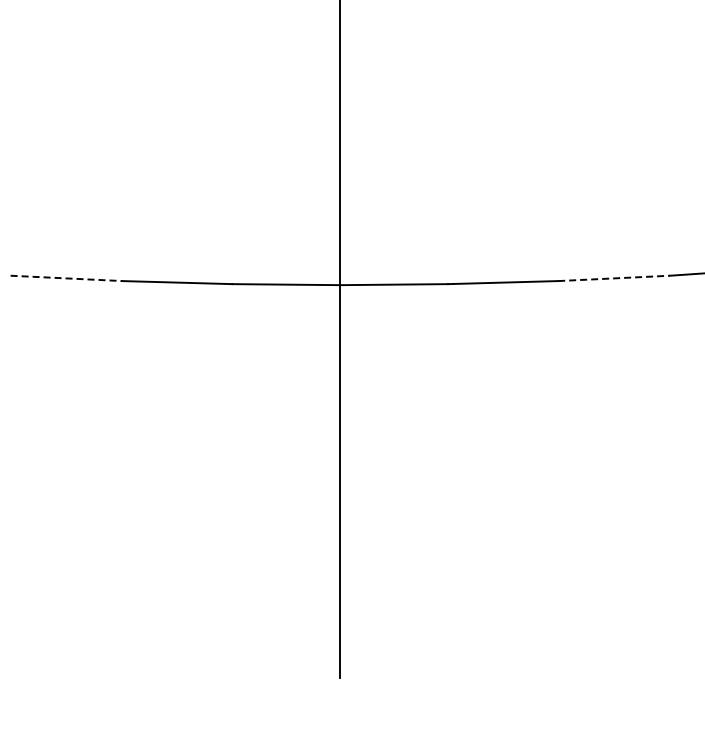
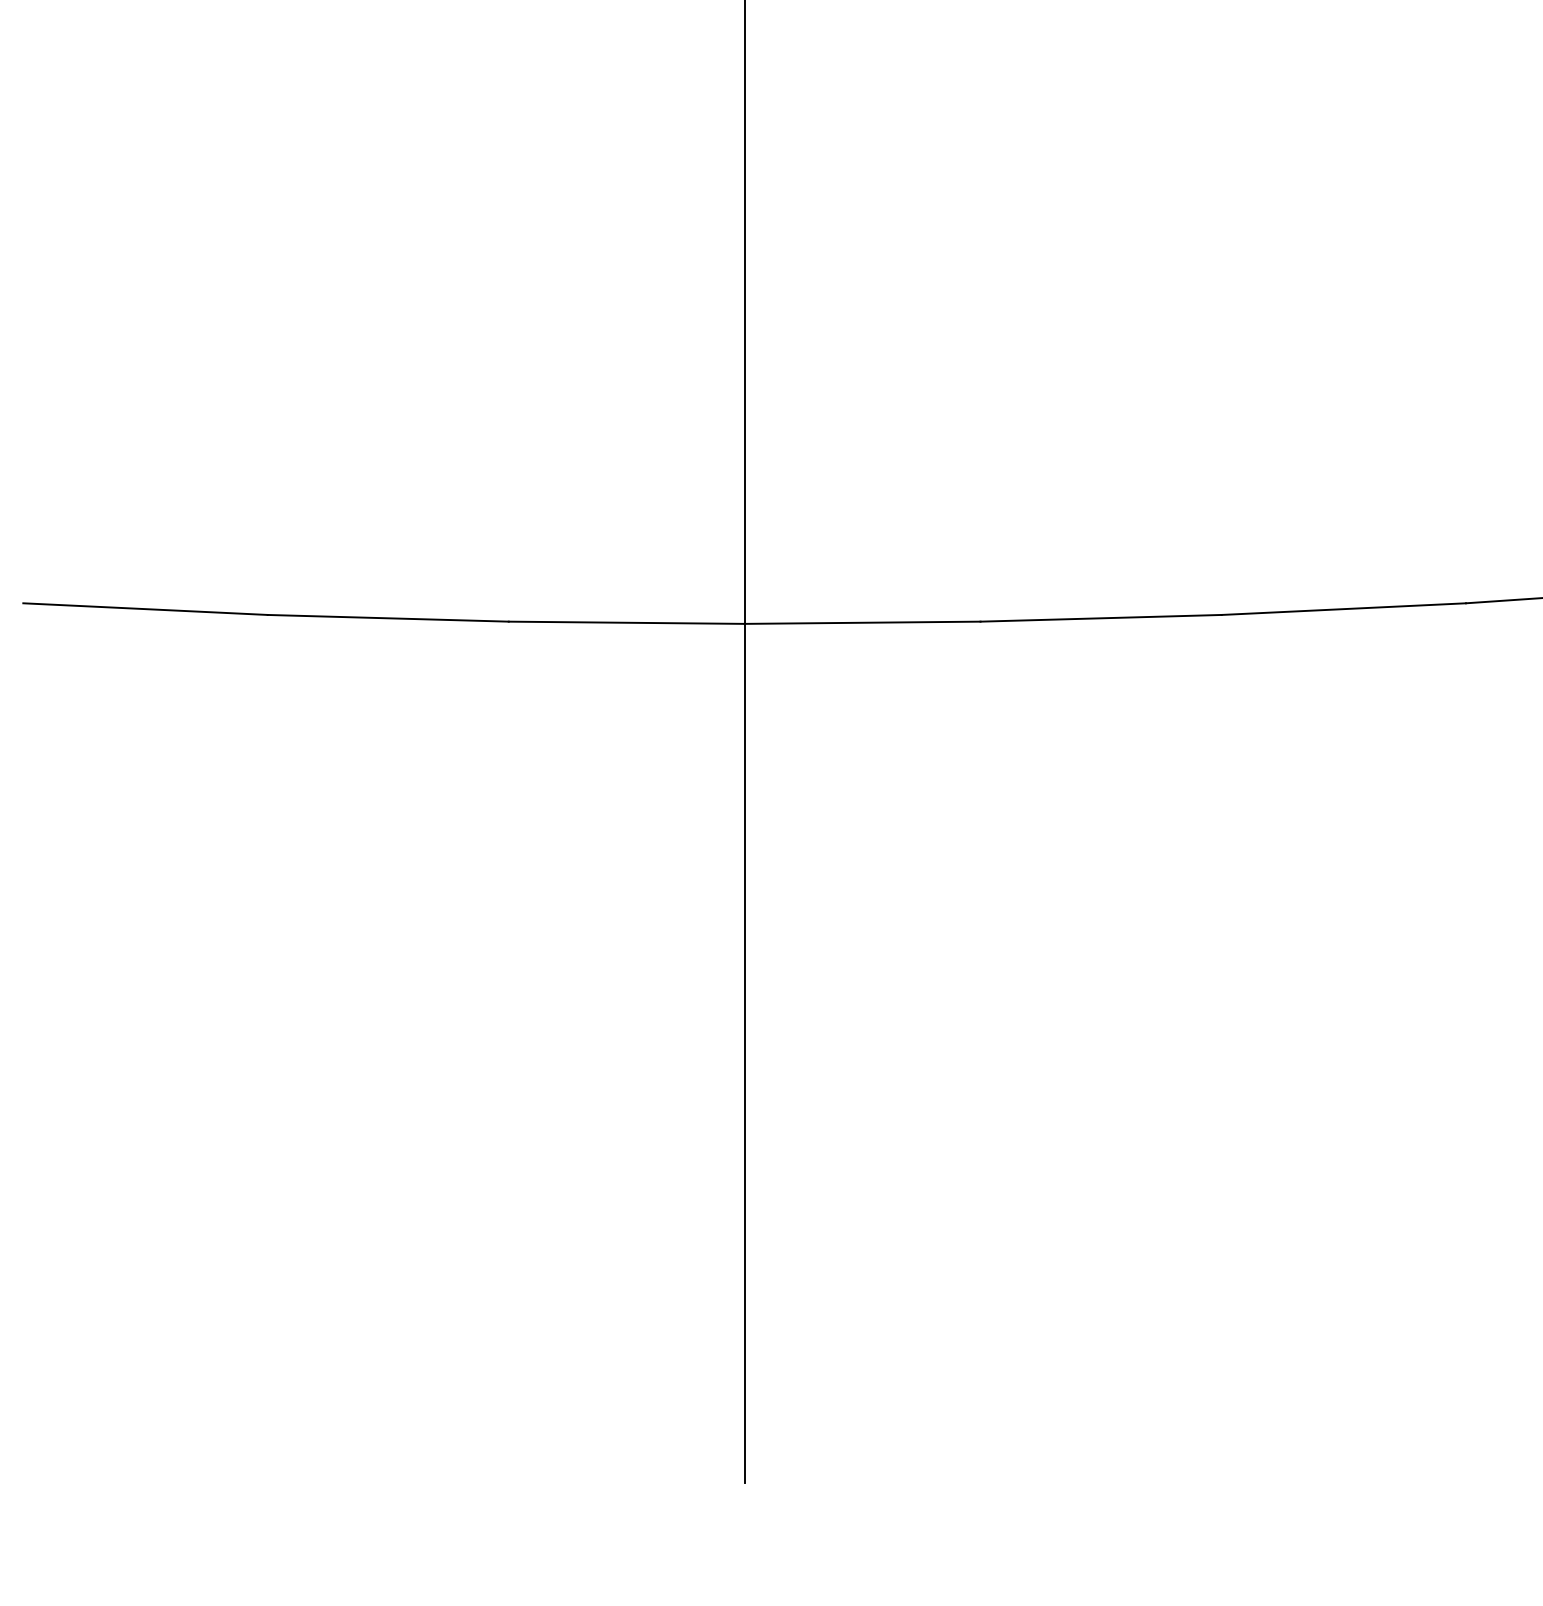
line: (66, 278) -> (145, 609), dashed -> solid
line: (614, 278) -> (1344, 609), dashed -> solid

